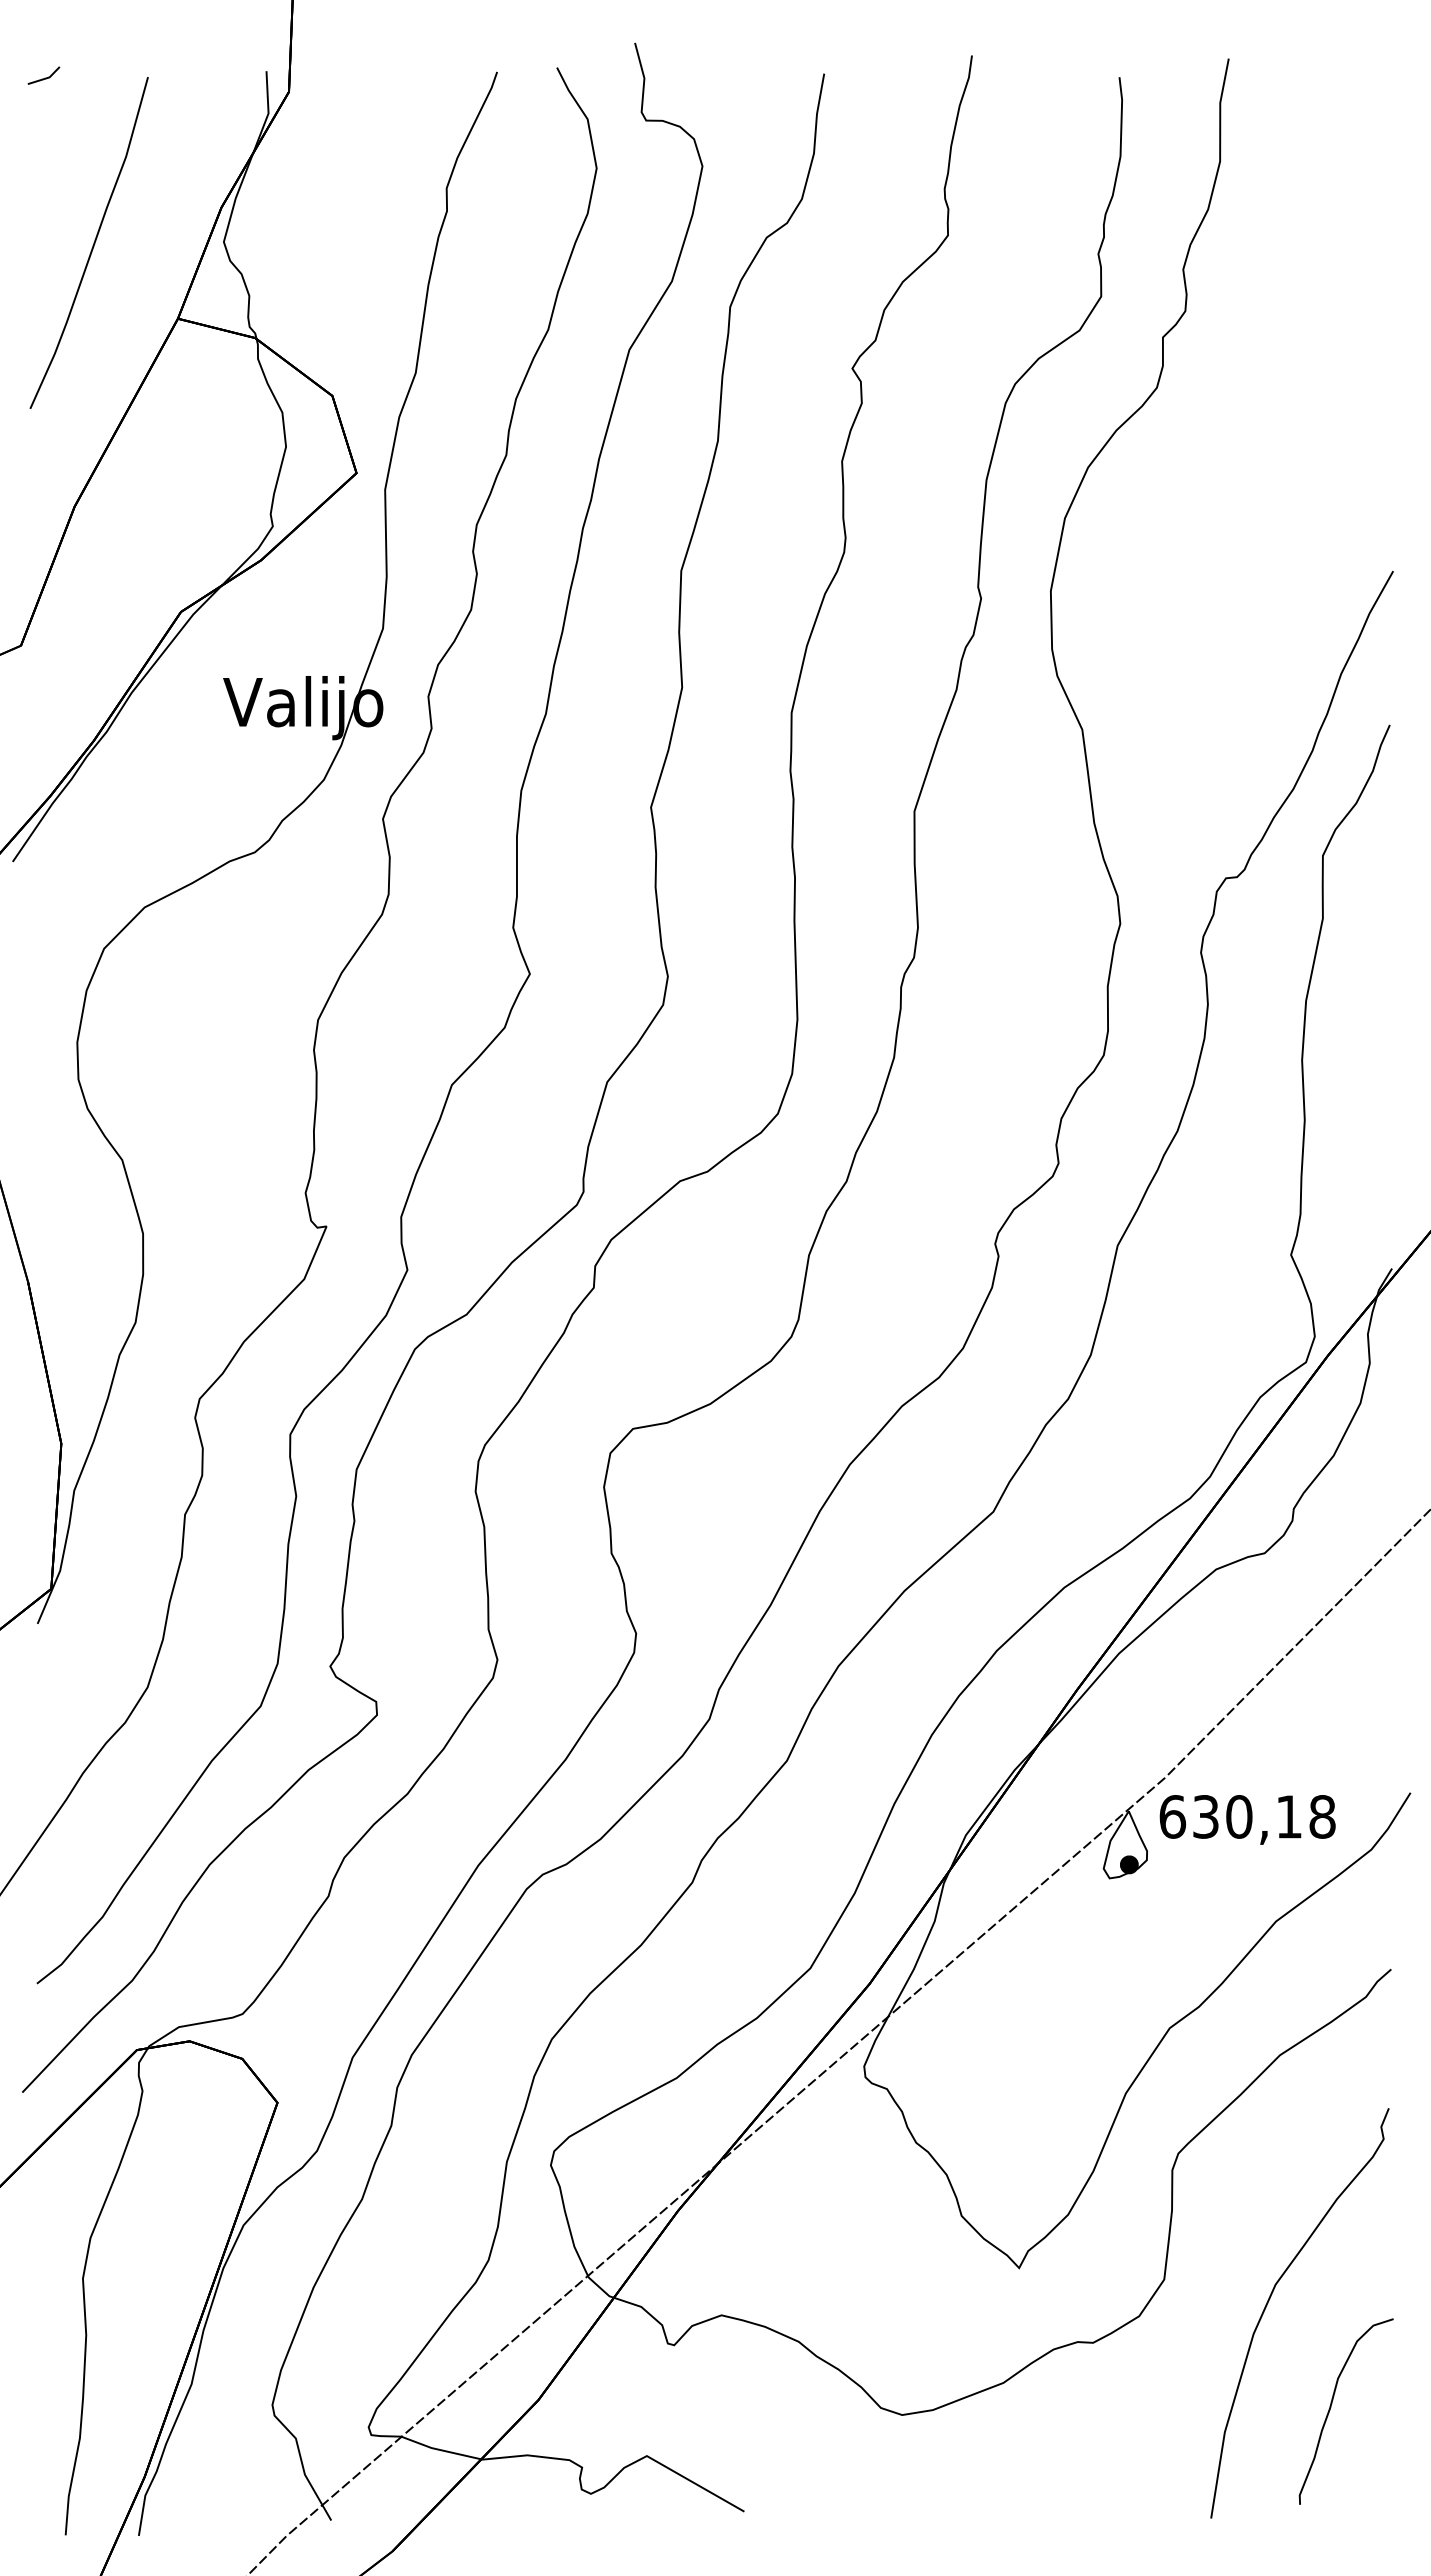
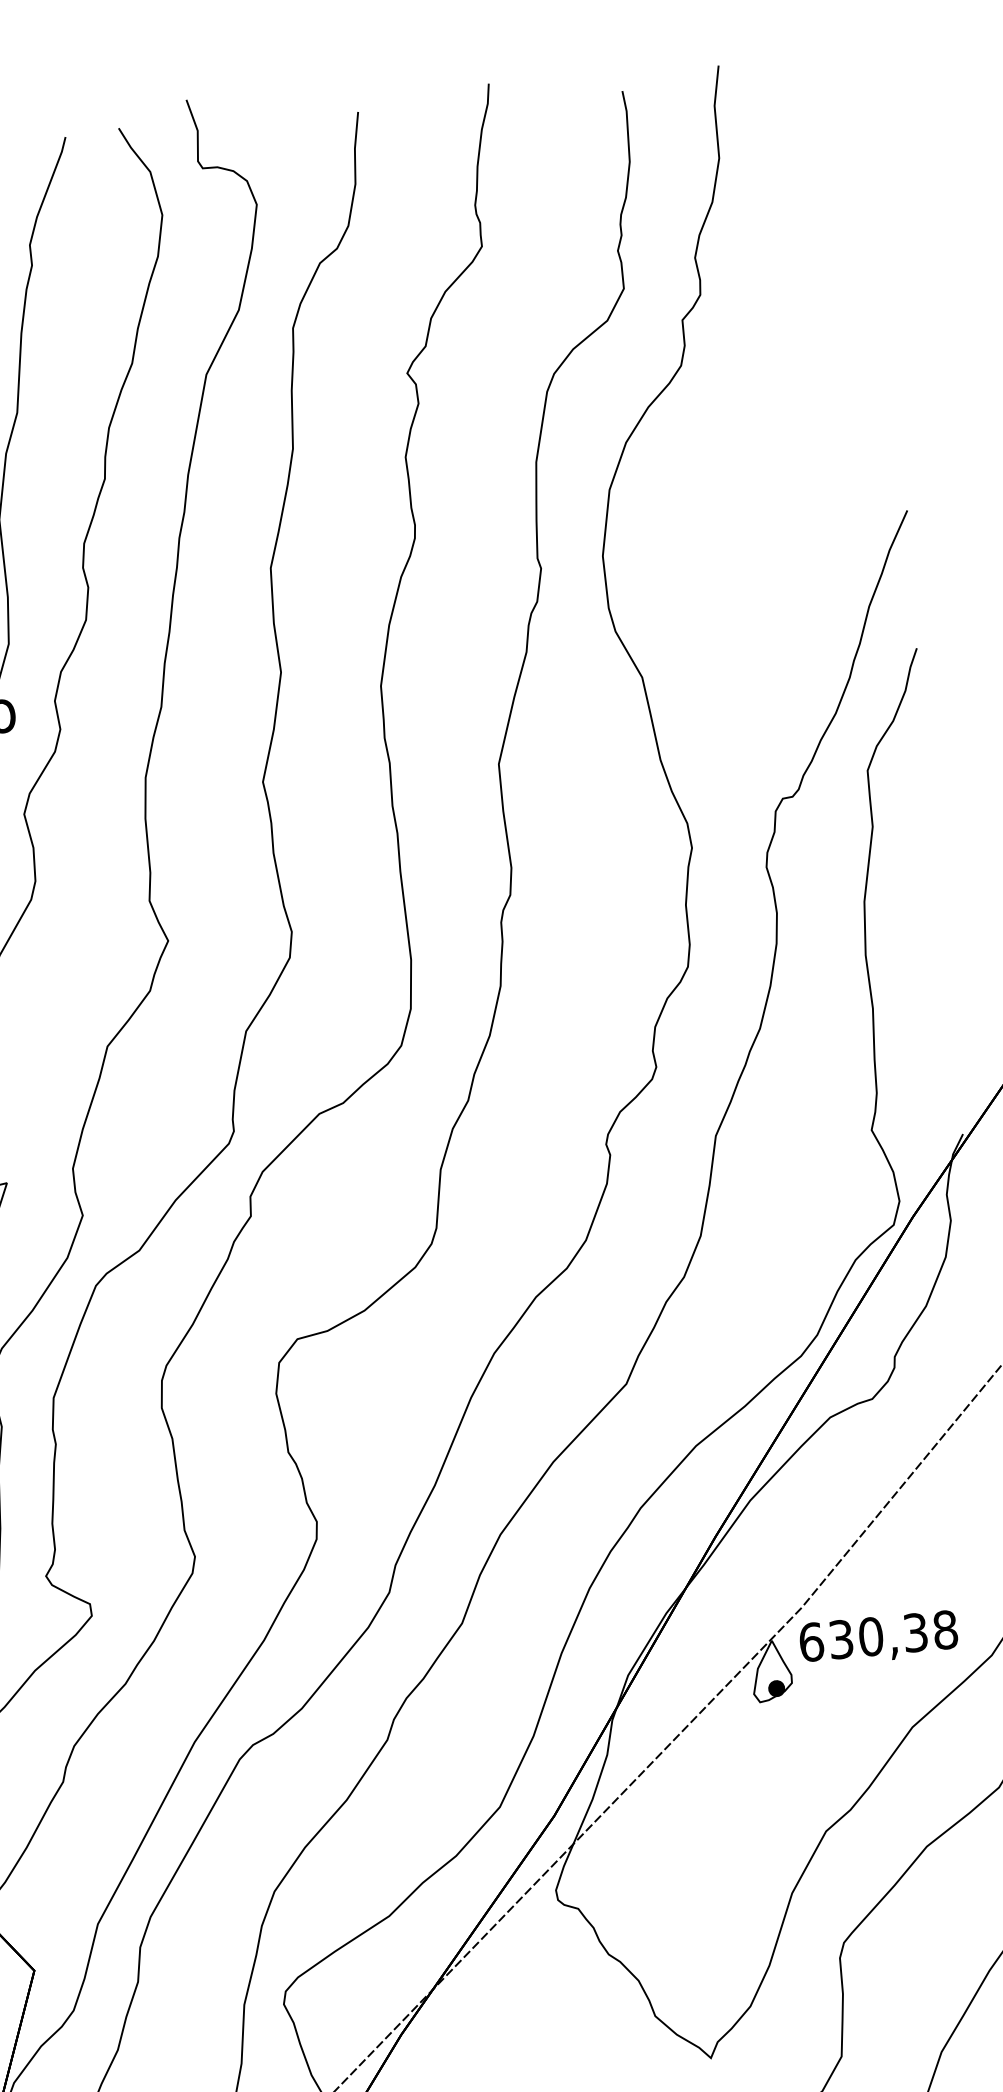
text: (1288, 1816) -> (915, 1632), 630,18 -> 630,38

